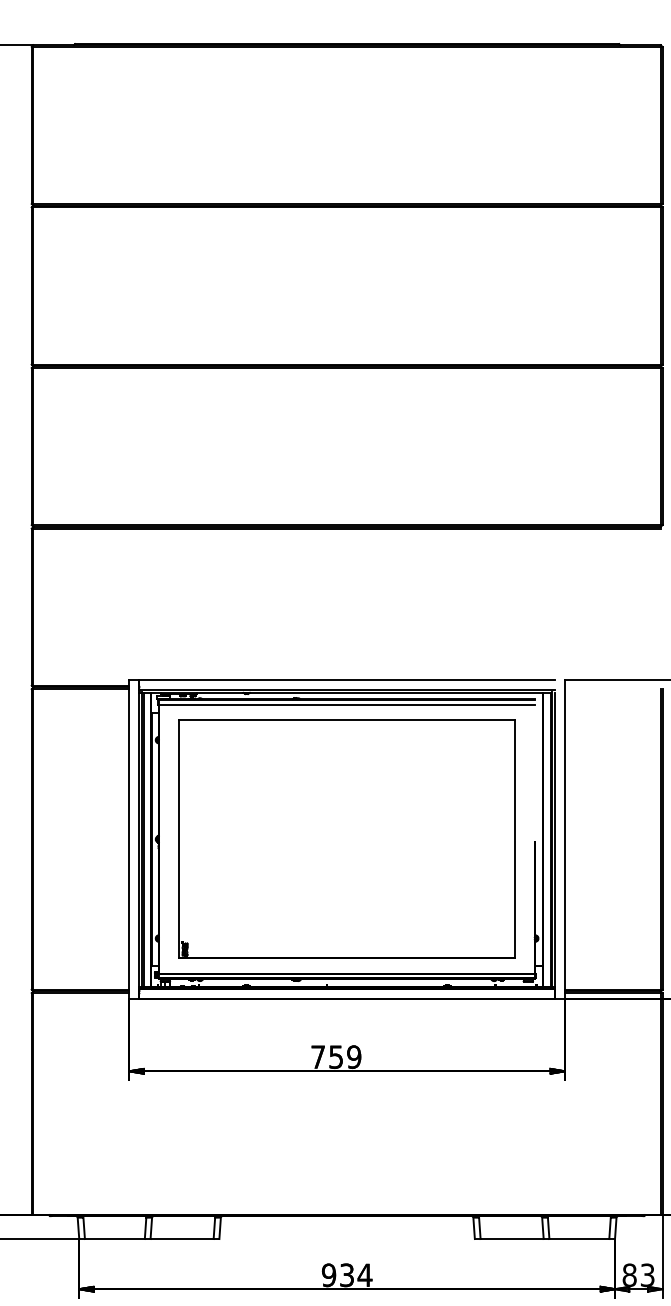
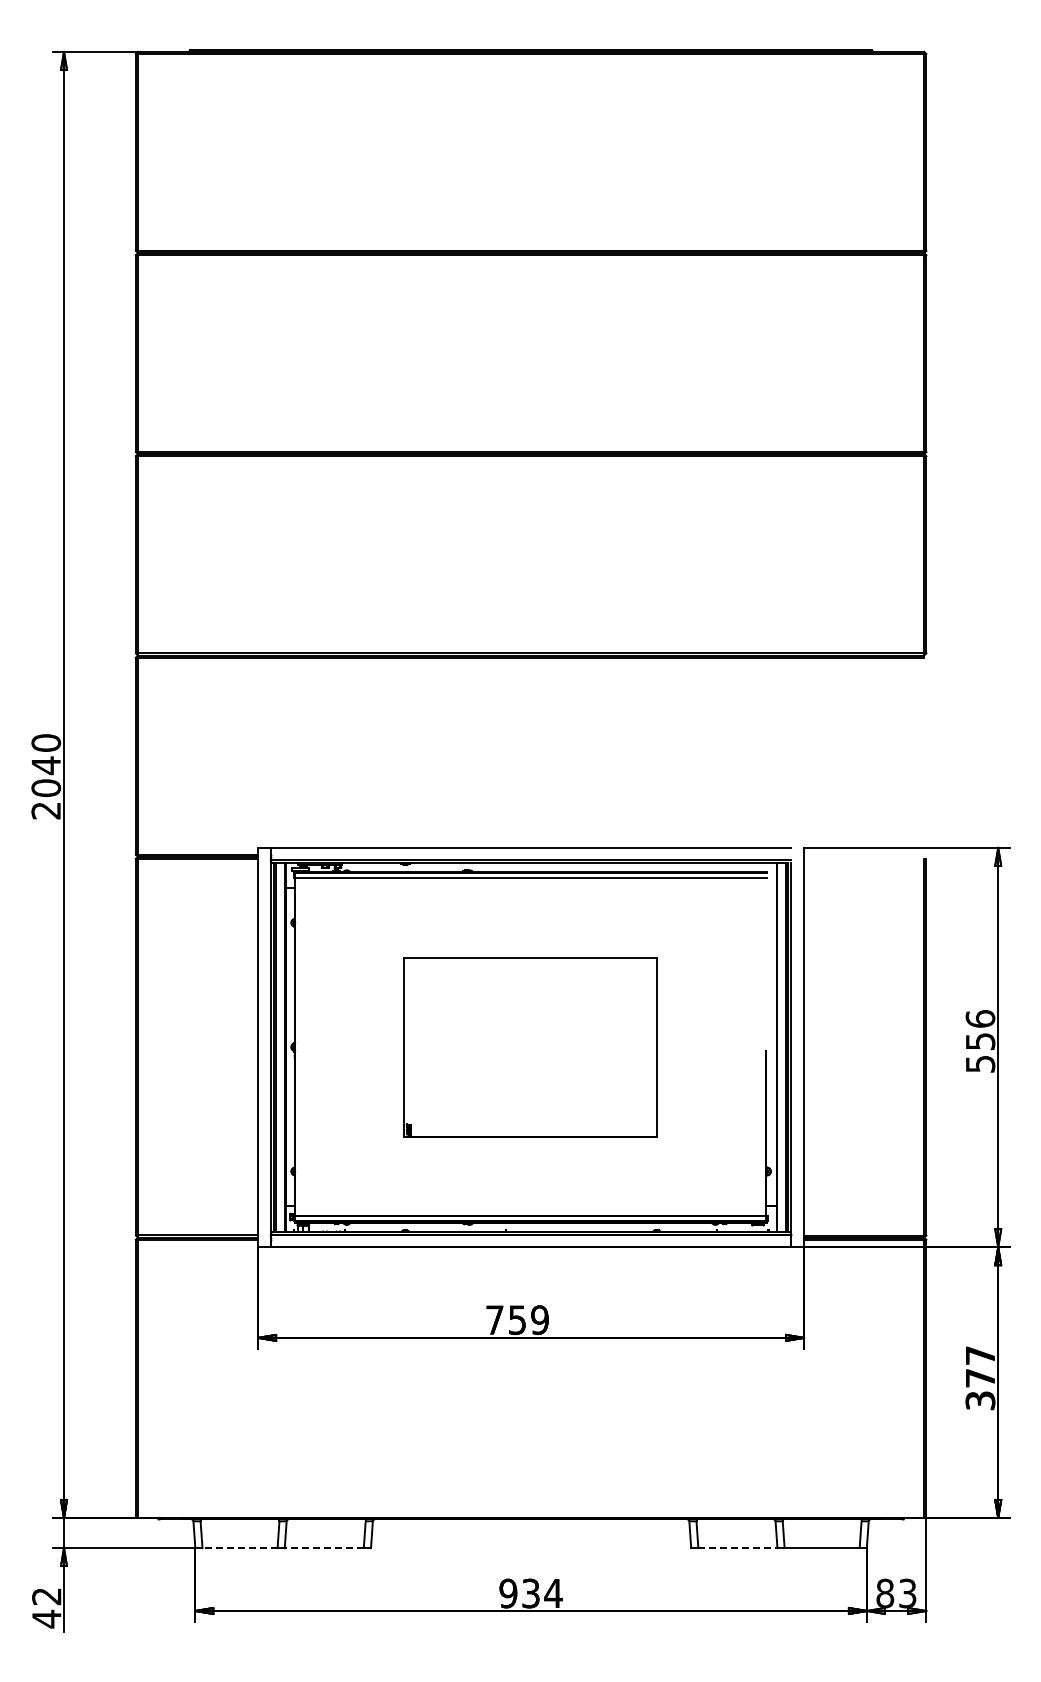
part: (346, 838) -> (530, 1046), size x0.6
line: (115, 1239) -> (240, 1548), solid -> dashed
line: (182, 1239) -> (324, 1548), solid -> dashed
line: (511, 1239) -> (737, 1548), solid -> dashed

